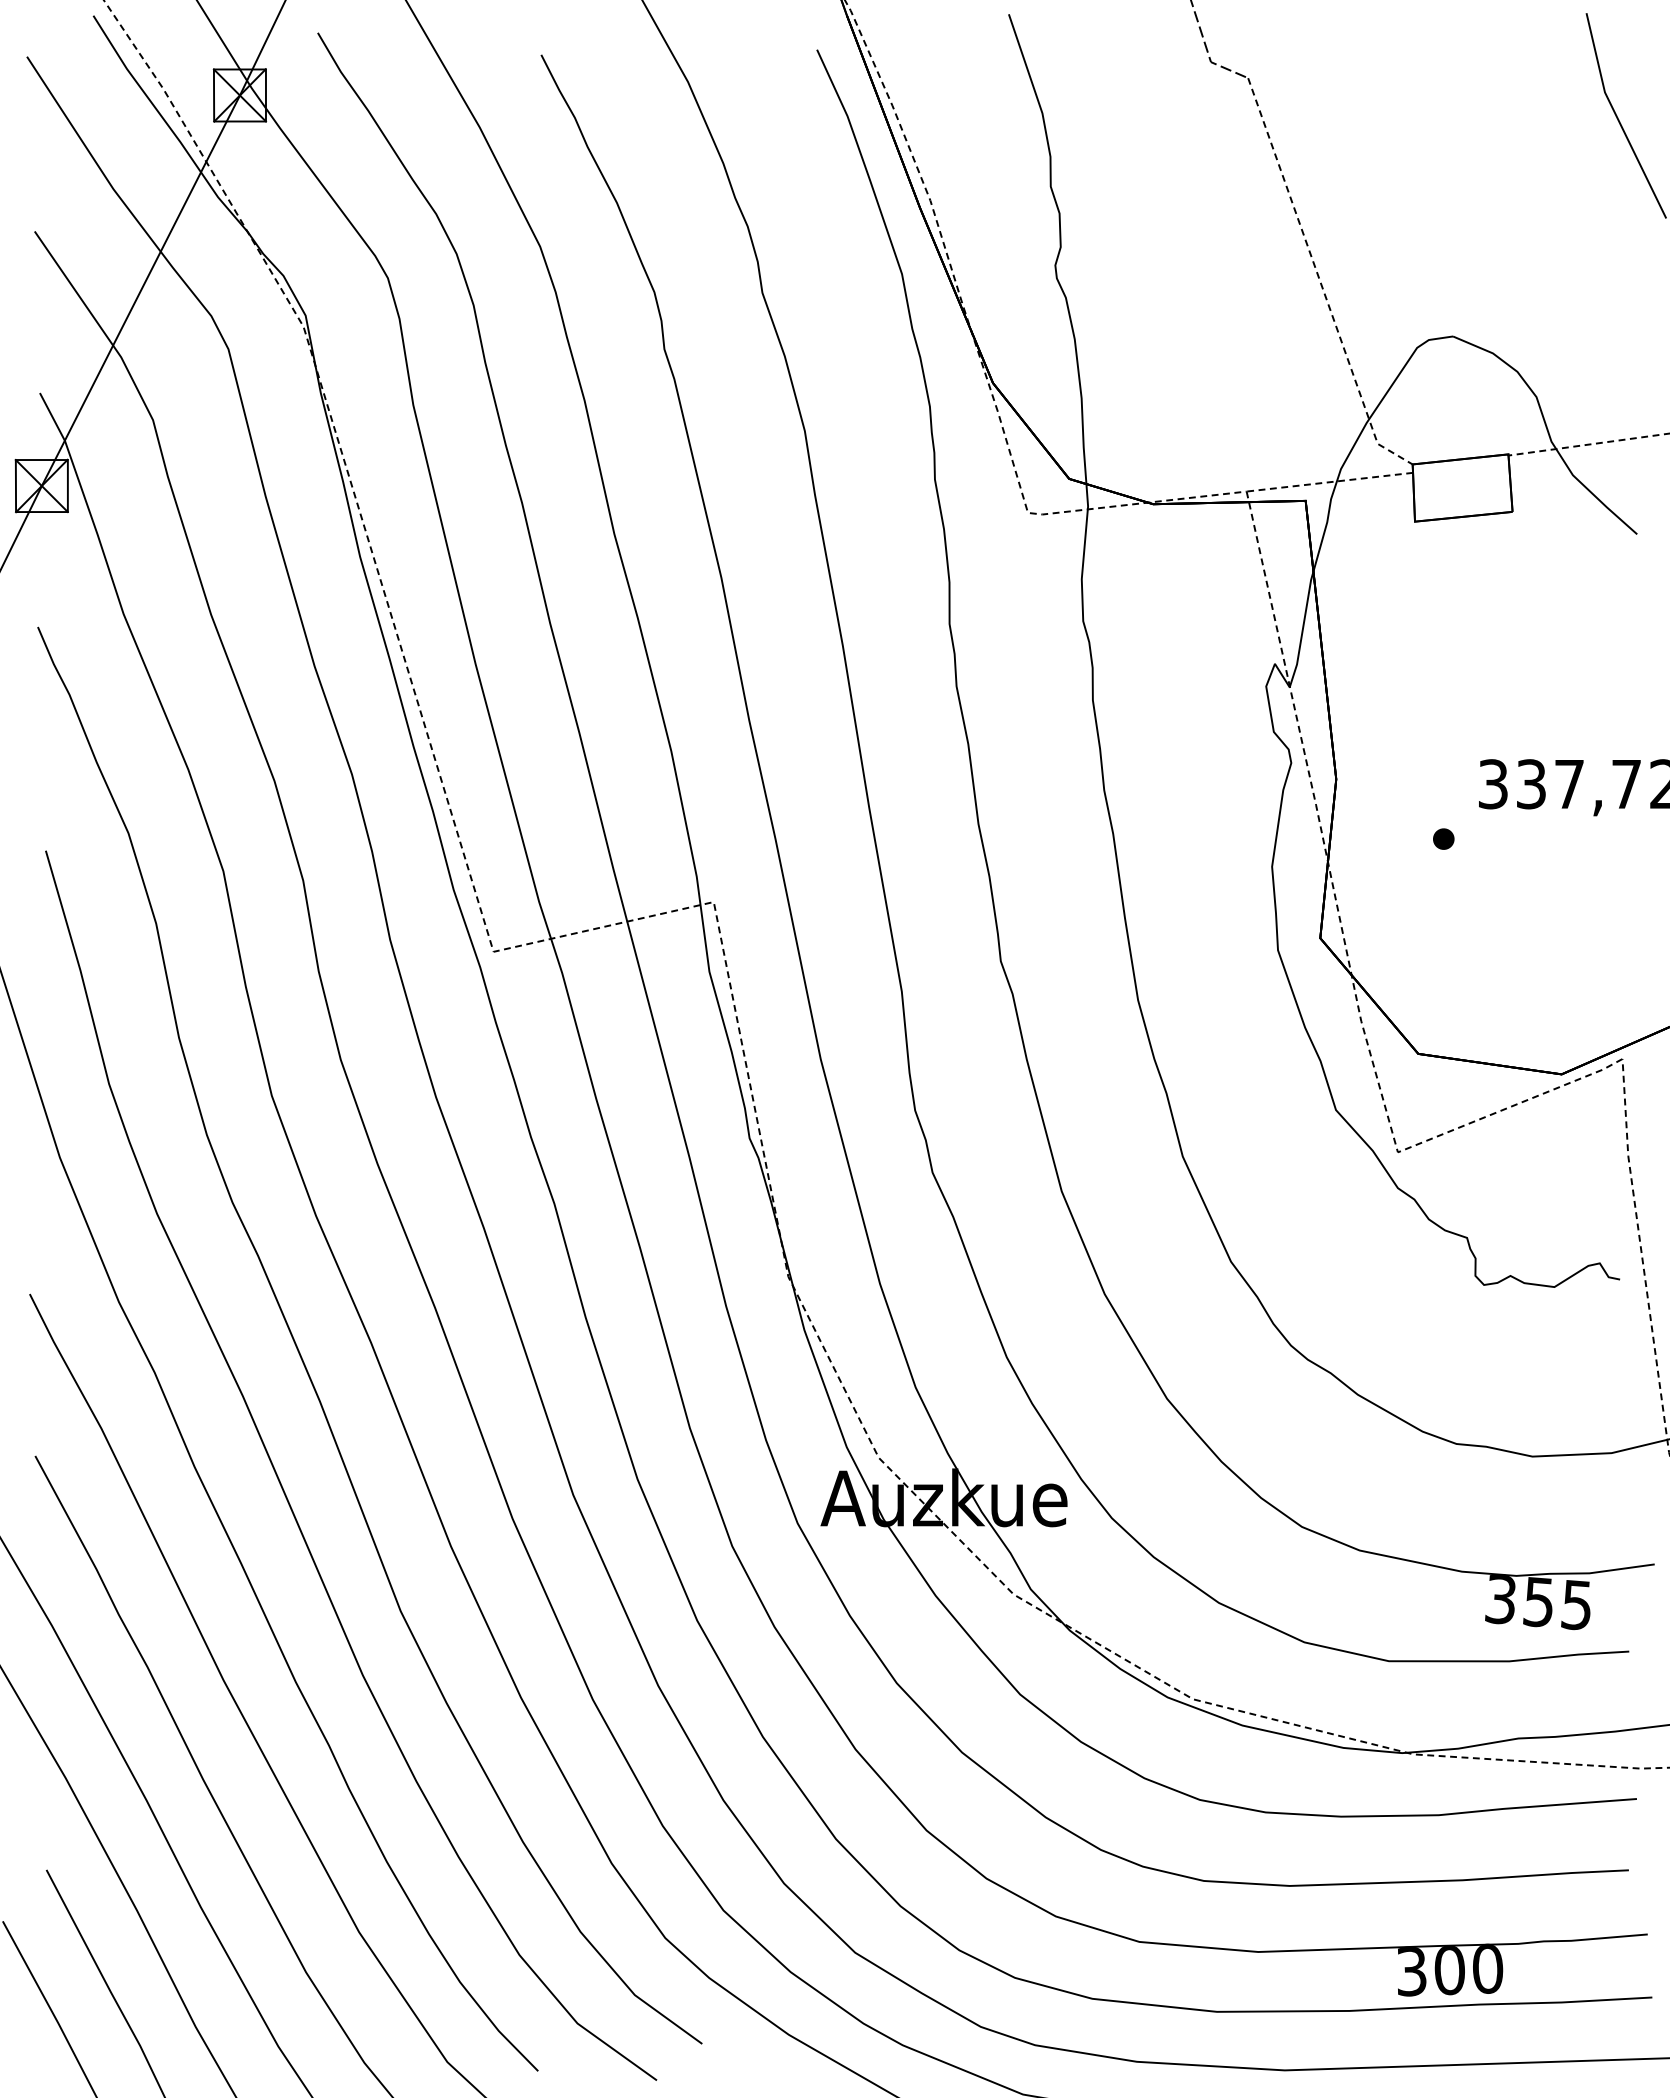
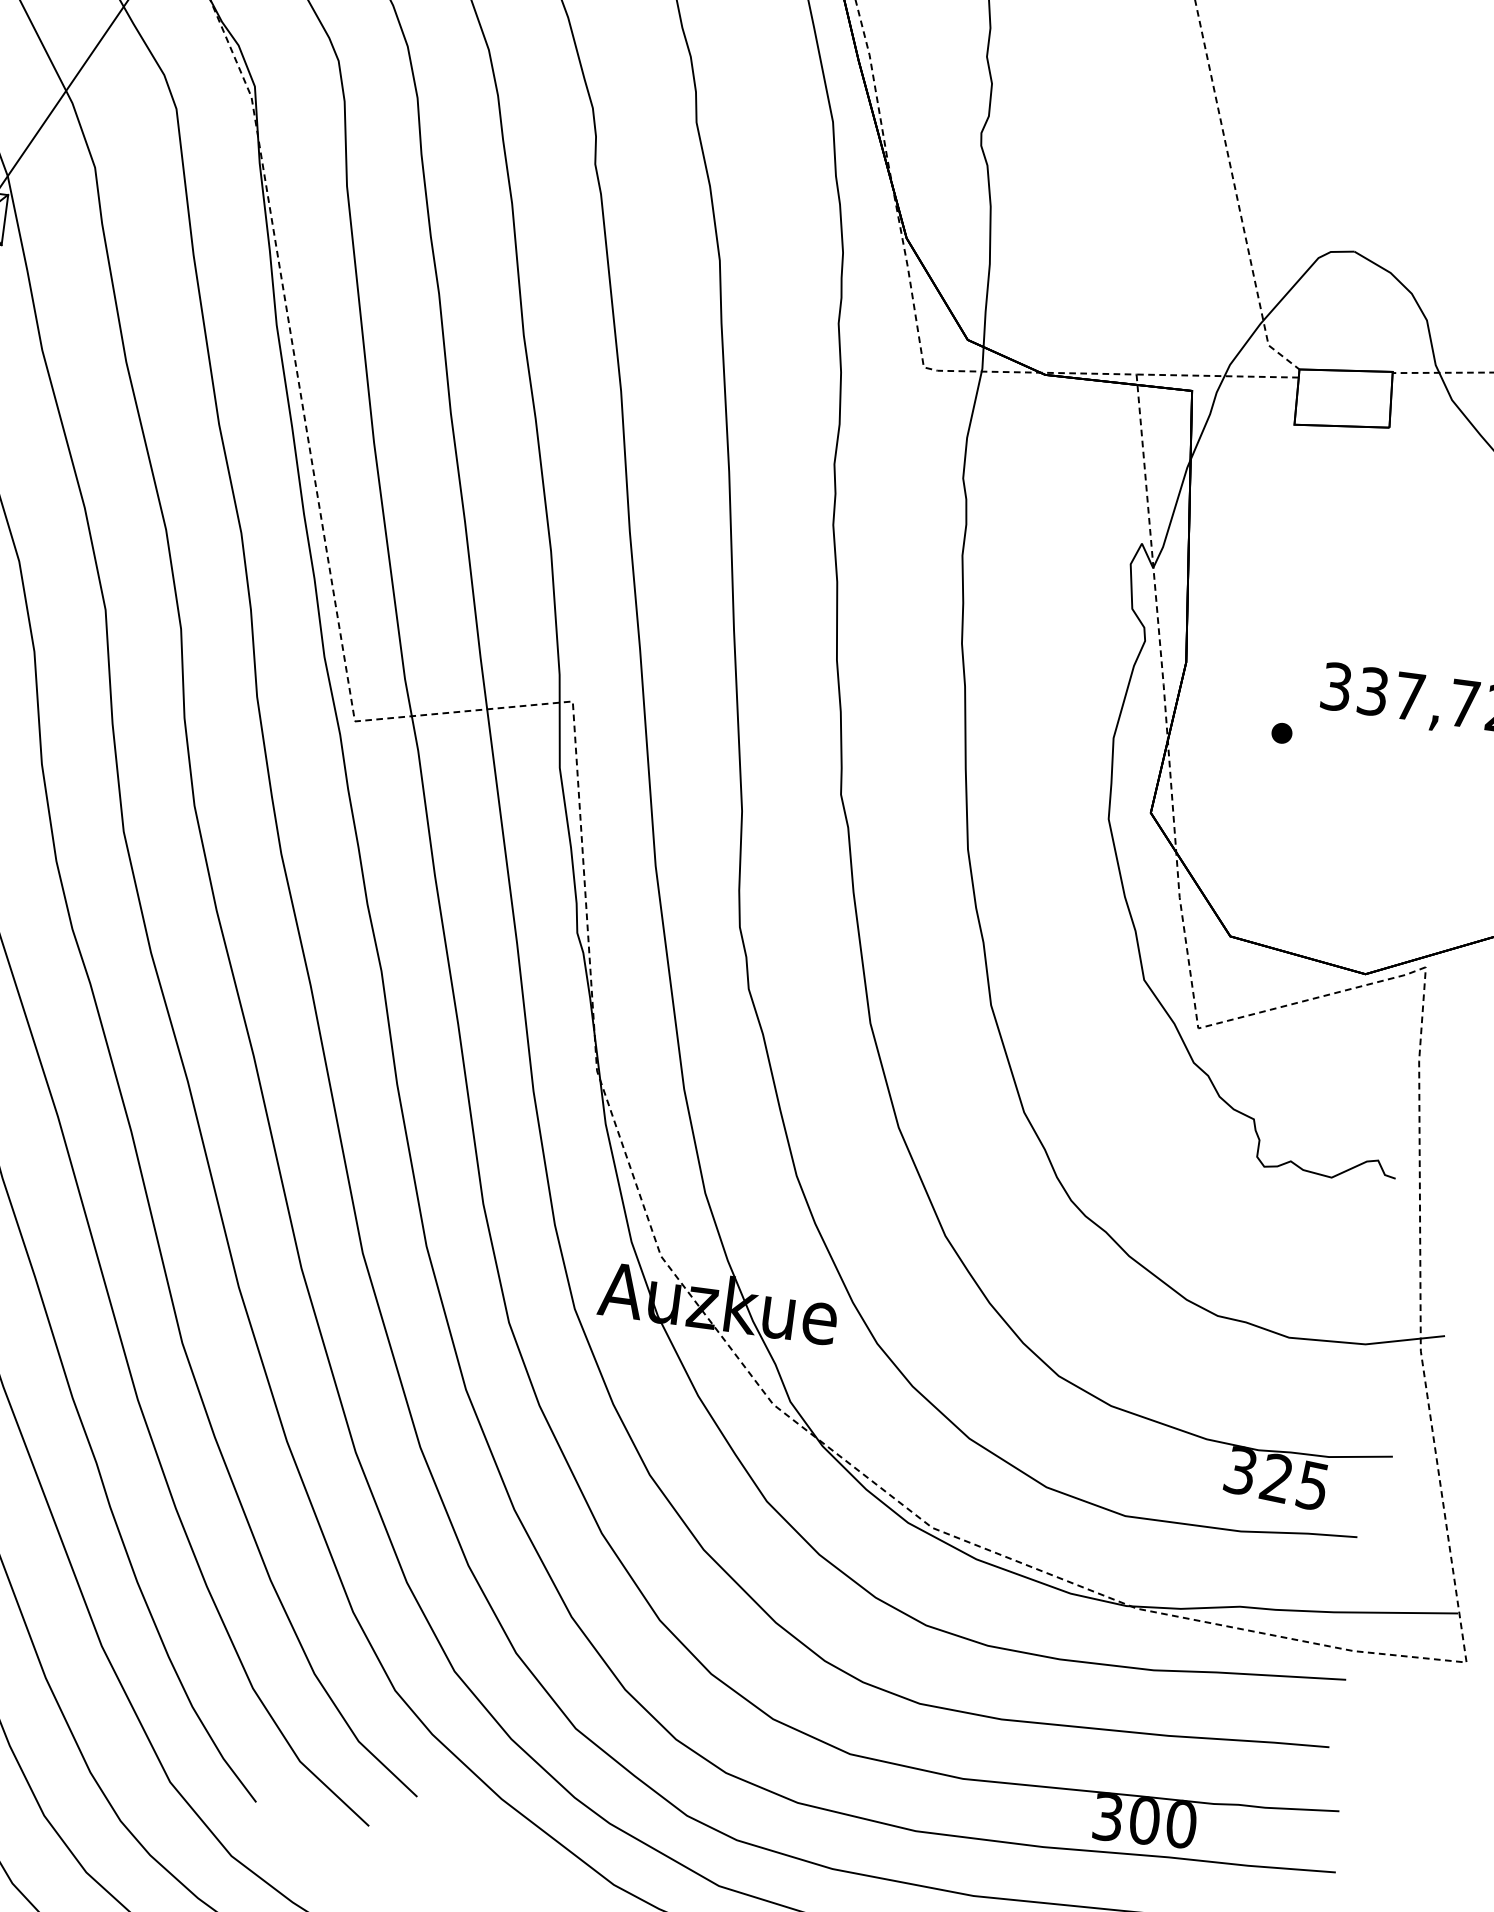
text: (1537, 1602) -> (1275, 1478), 355 -> 325

